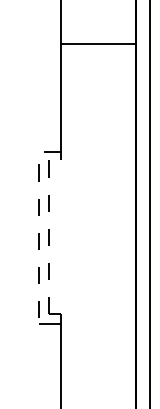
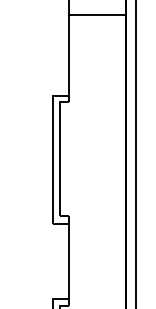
line: (38, 225) -> (52, 150), dashed -> solid
line: (49, 229) -> (60, 153), dashed -> solid

